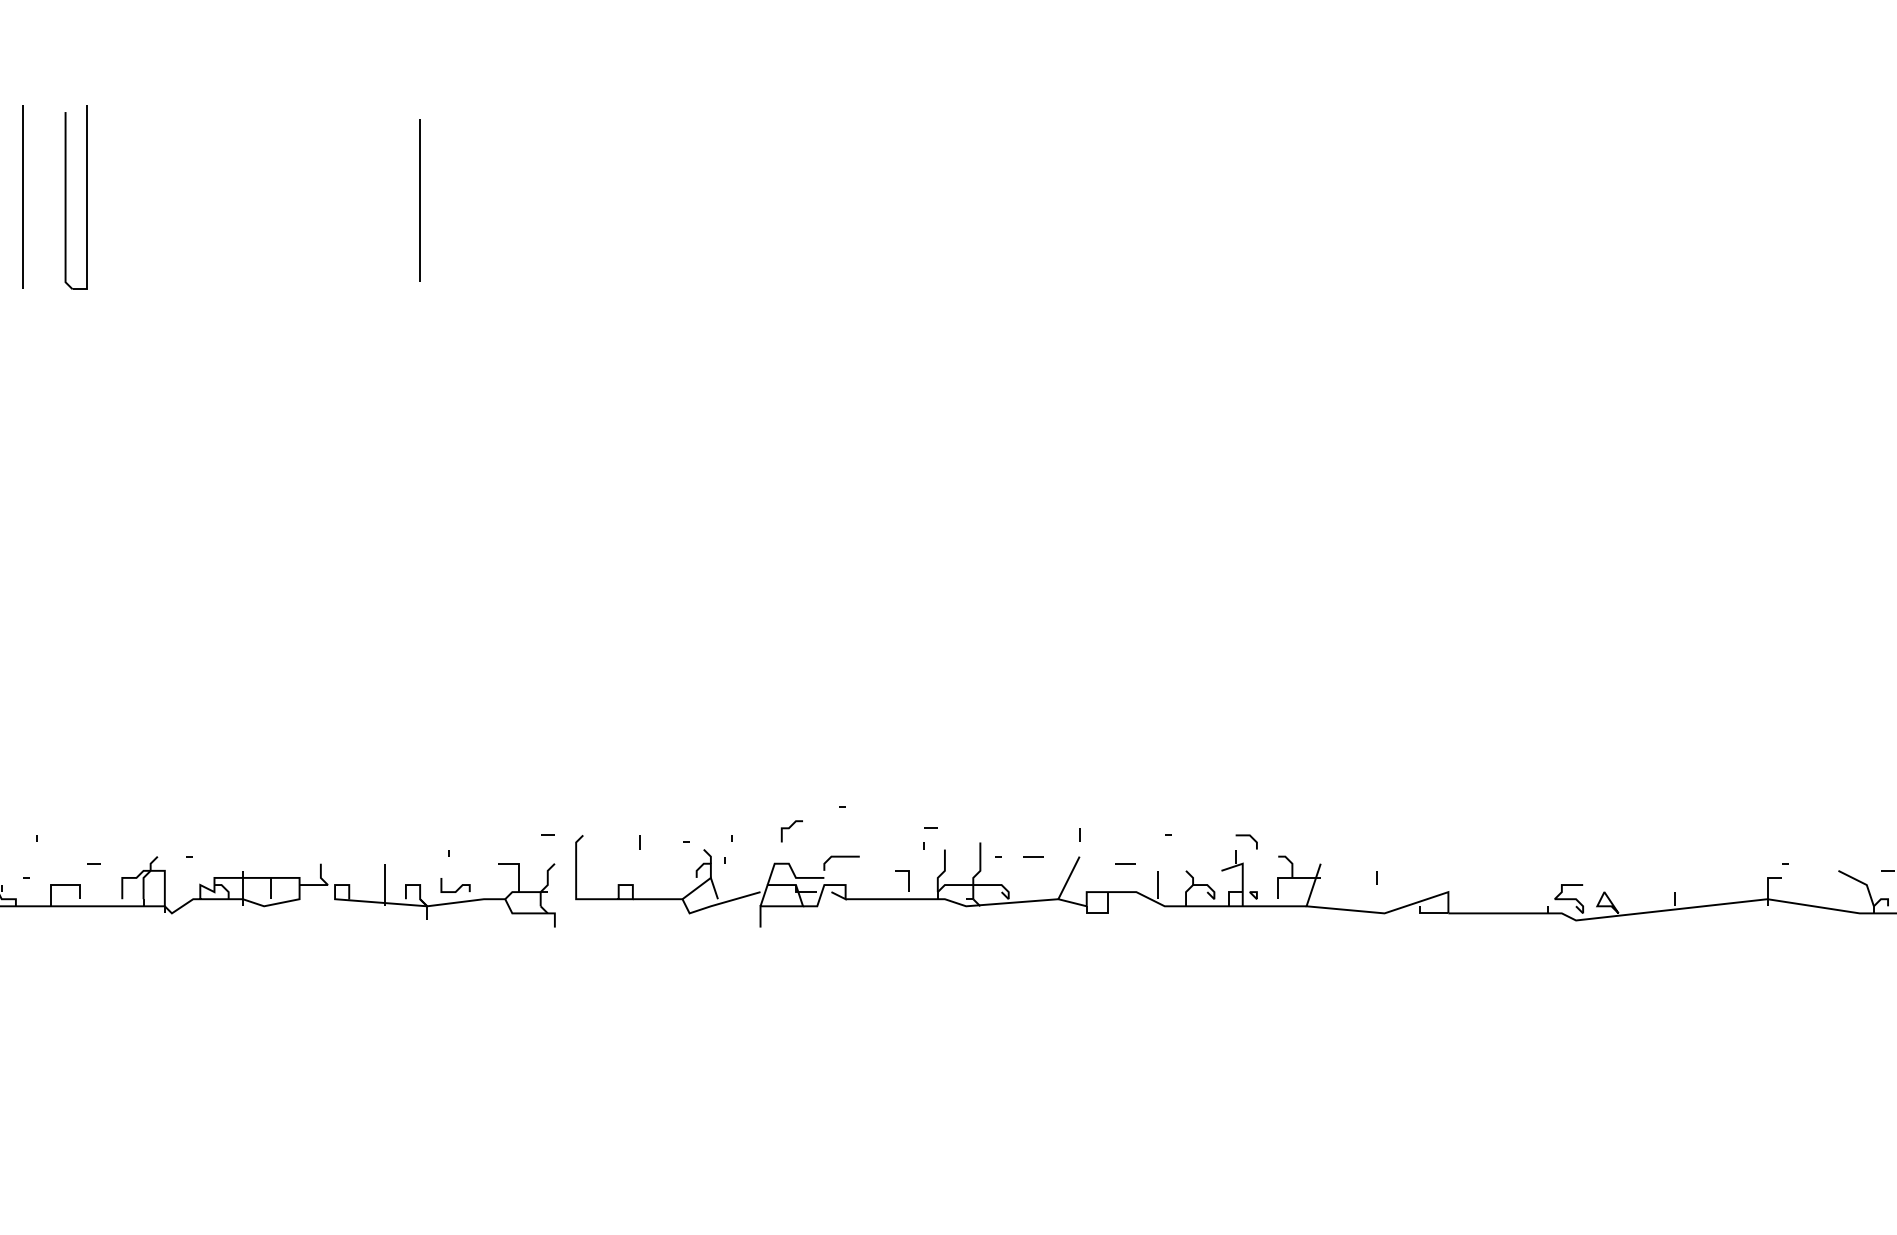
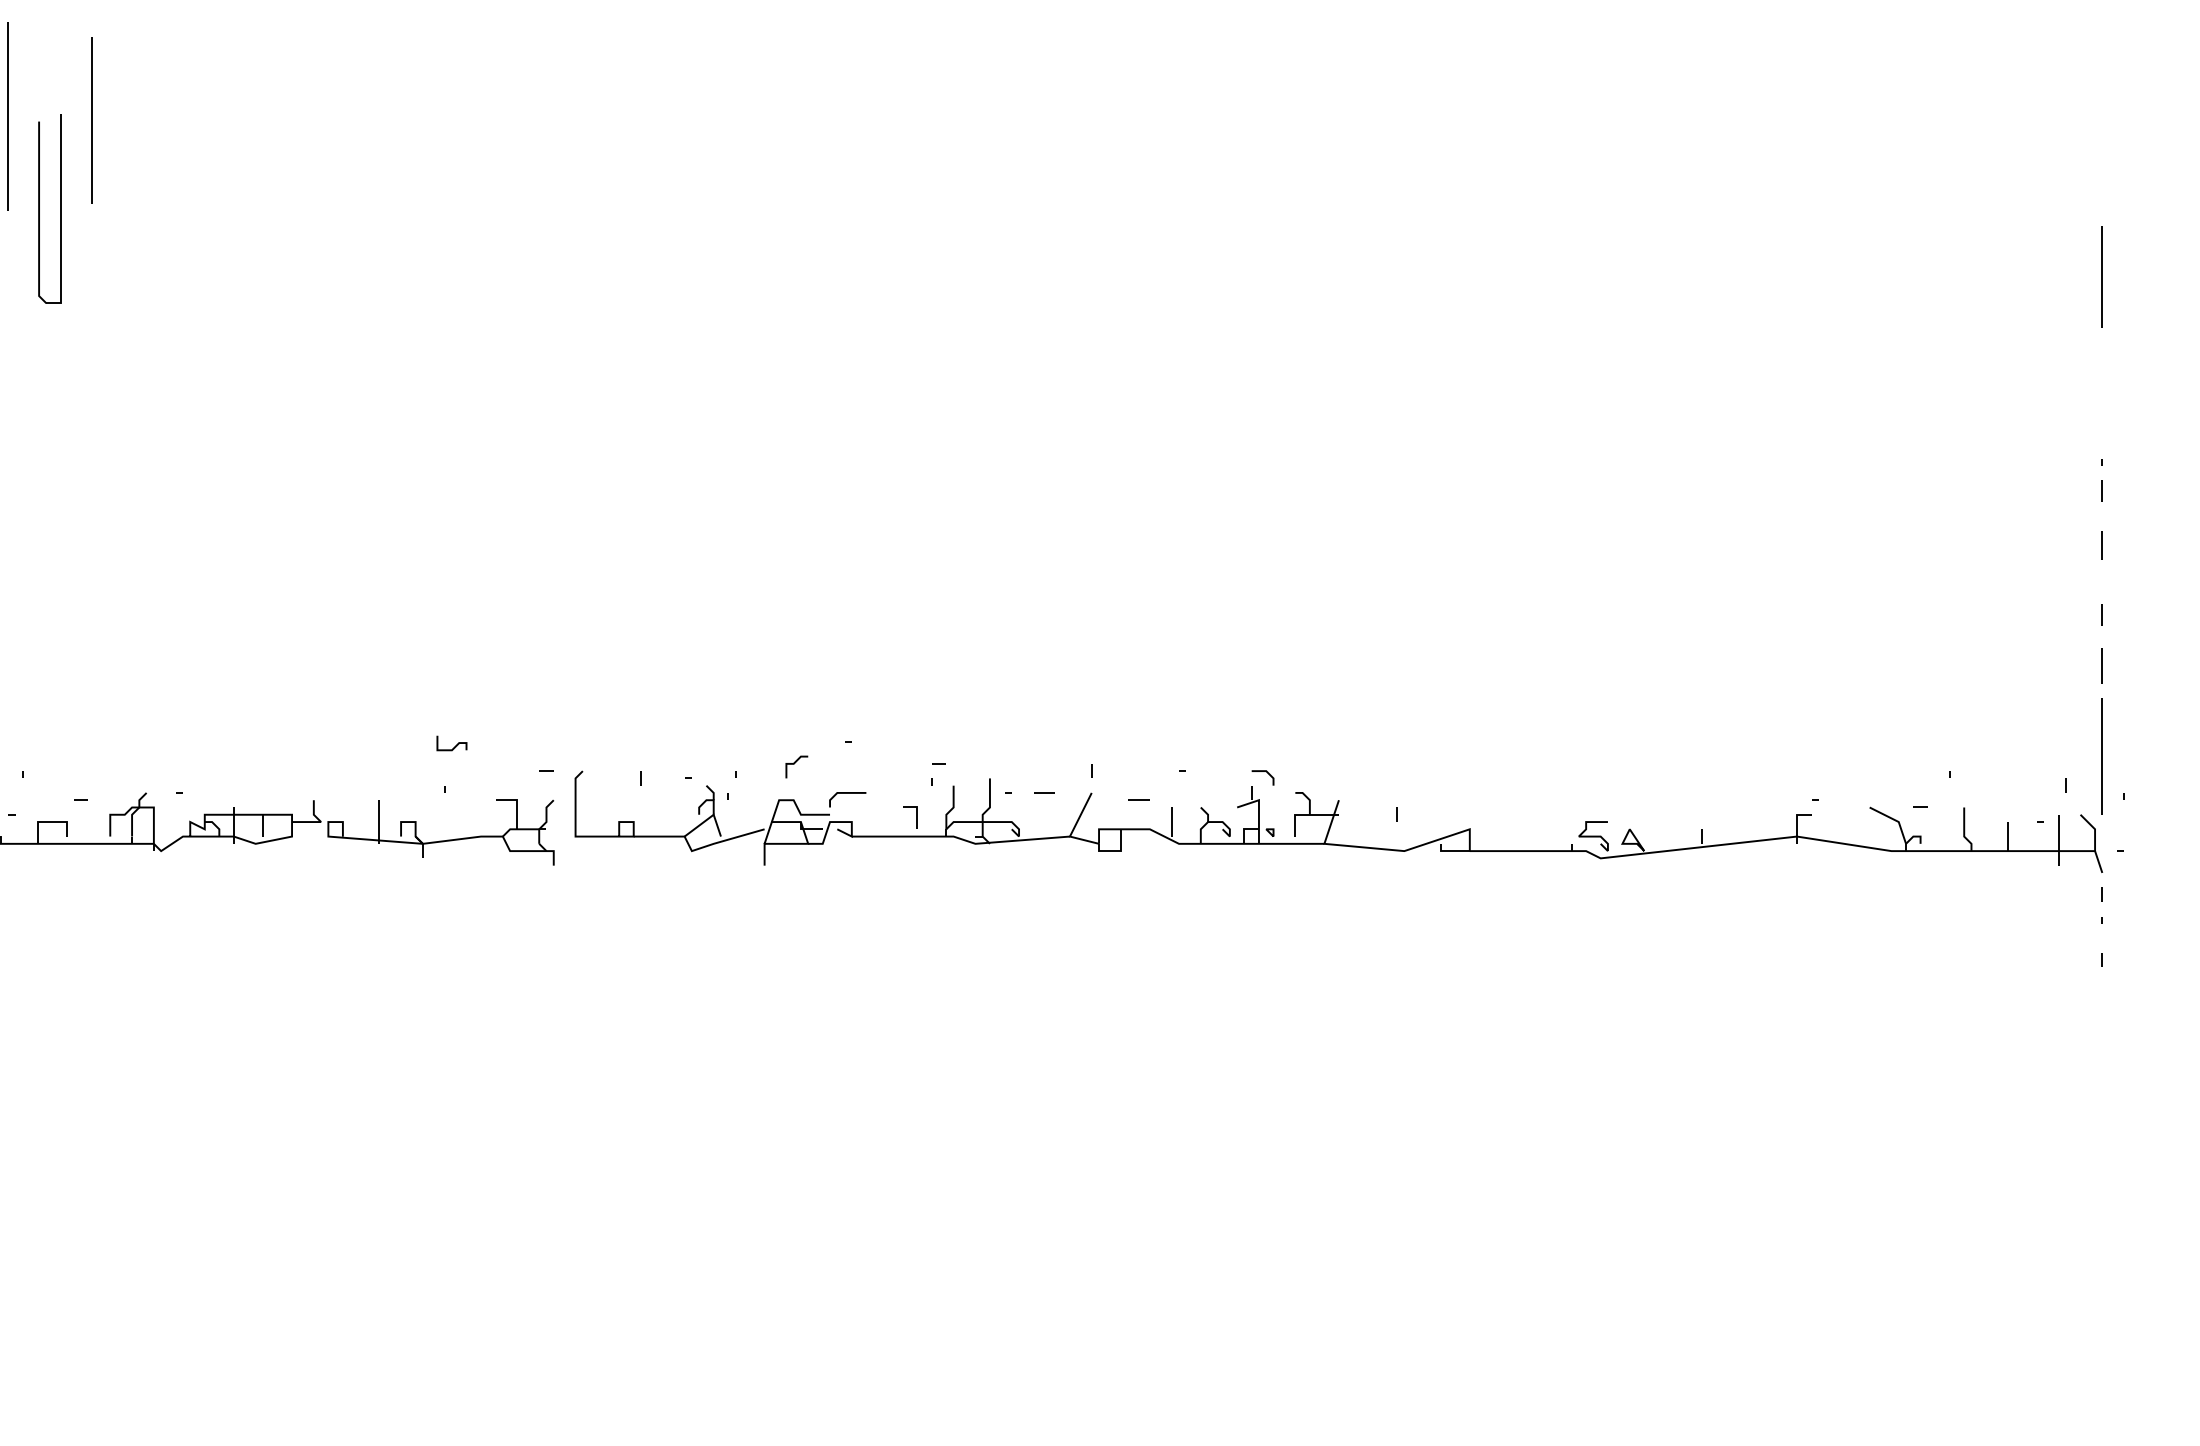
part: (65, 196) -> (39, 208), moved
line: (420, 200) -> (91, 120), moved
curve: (458, 888) -> (454, 746), moved

